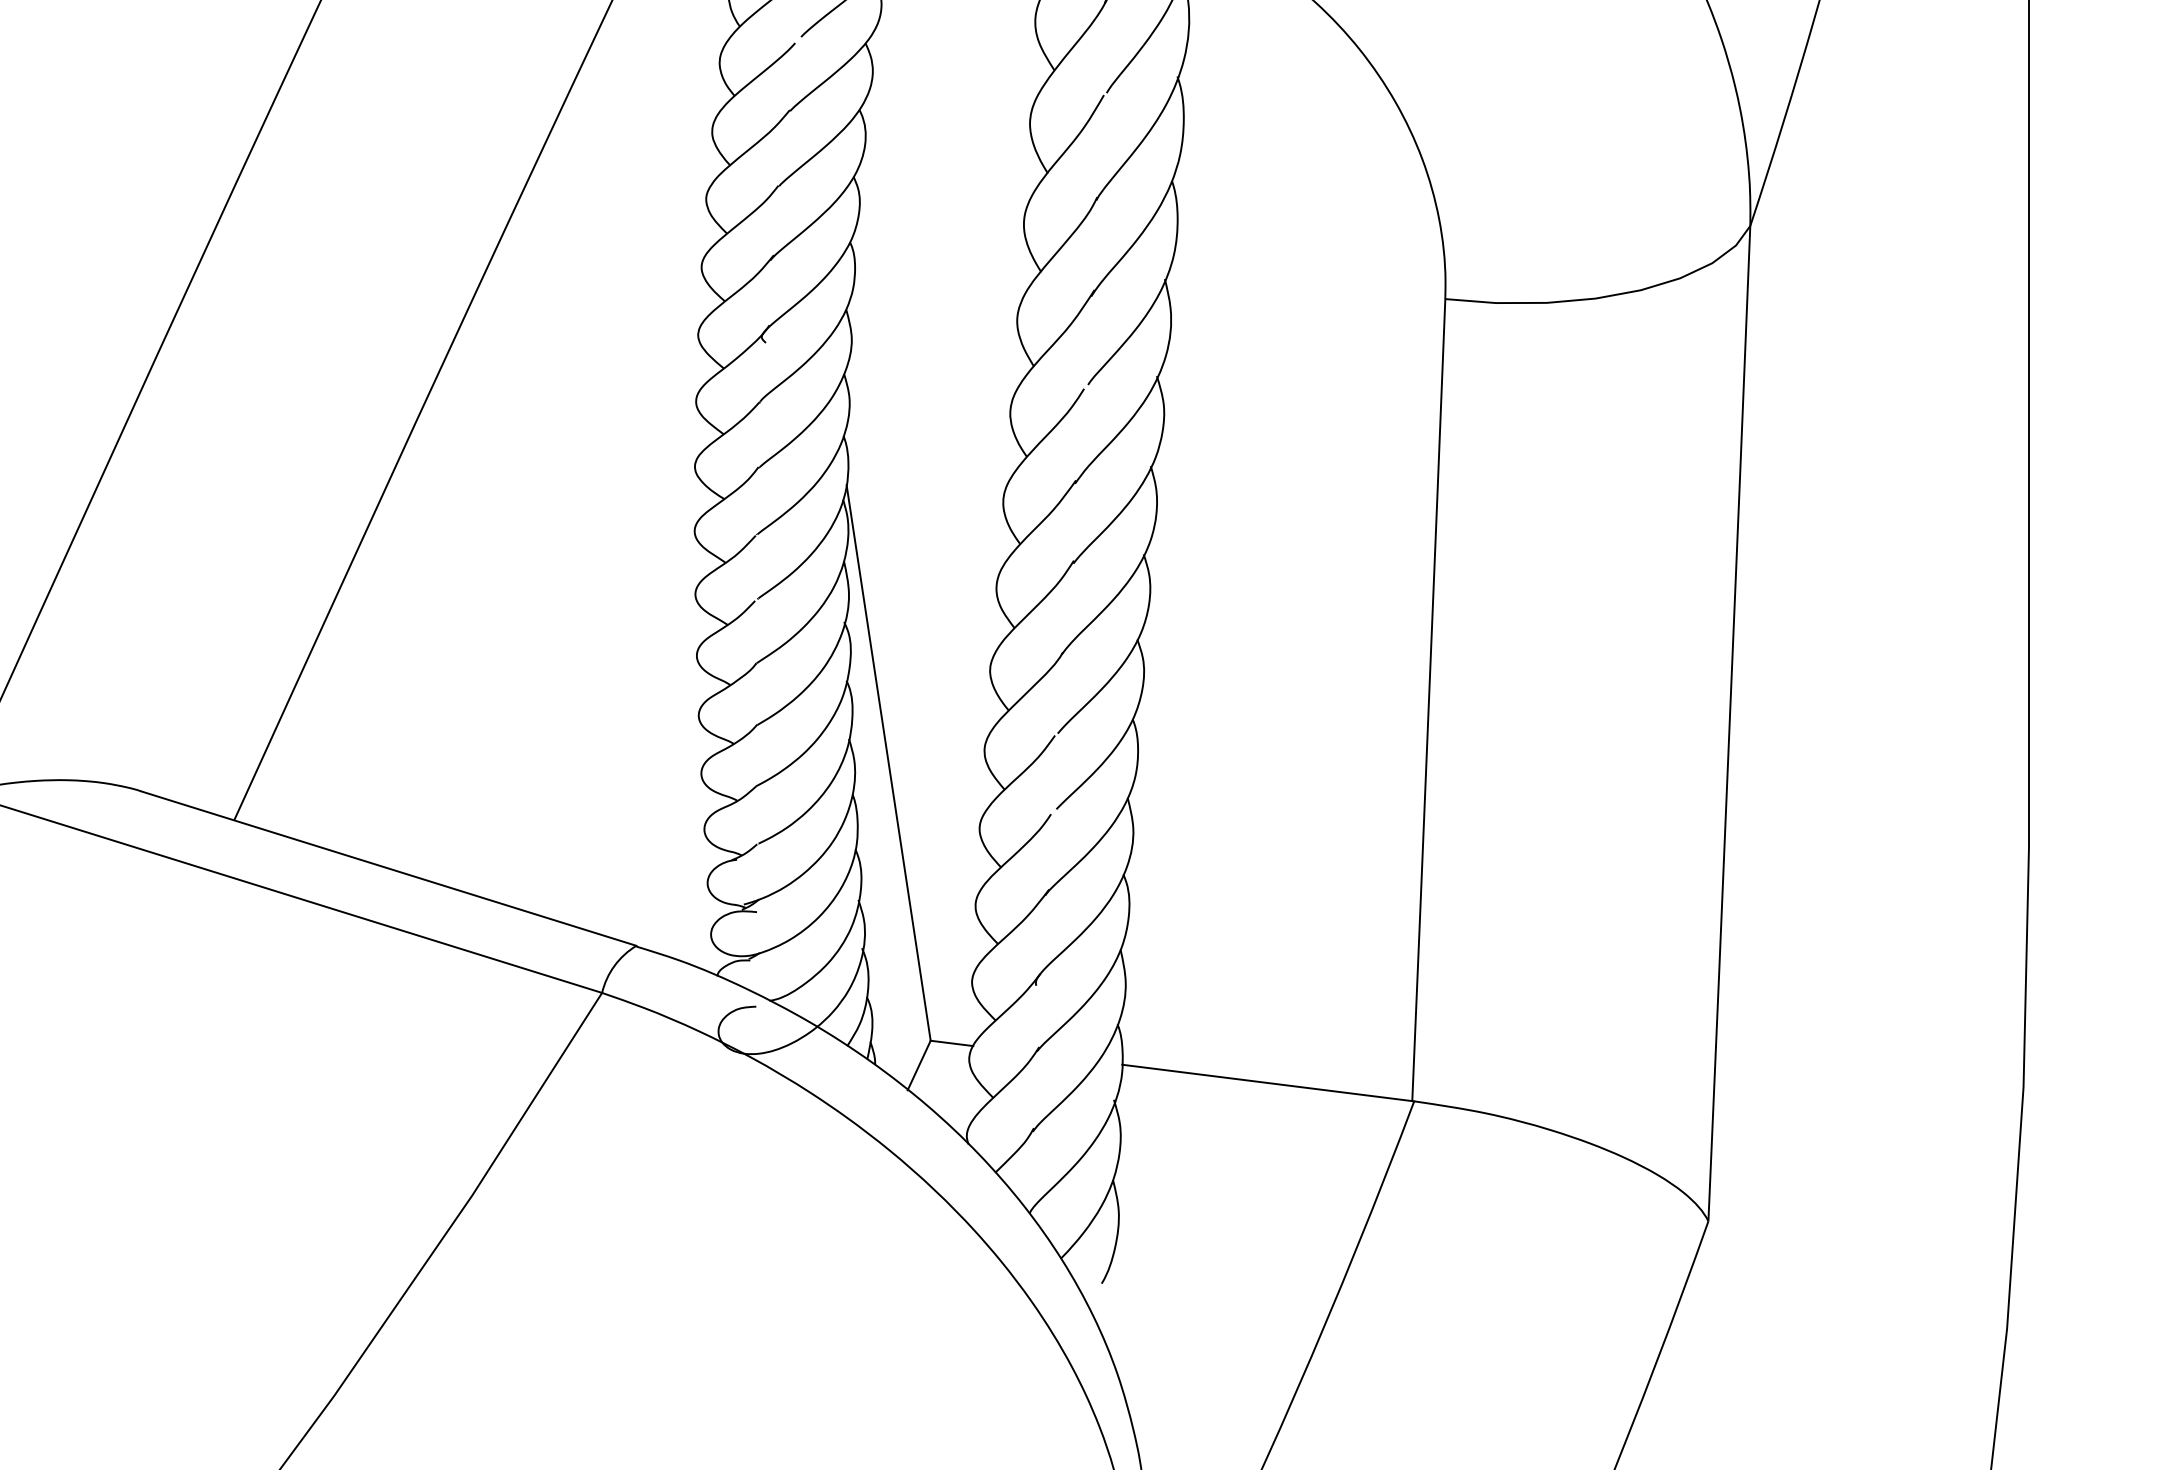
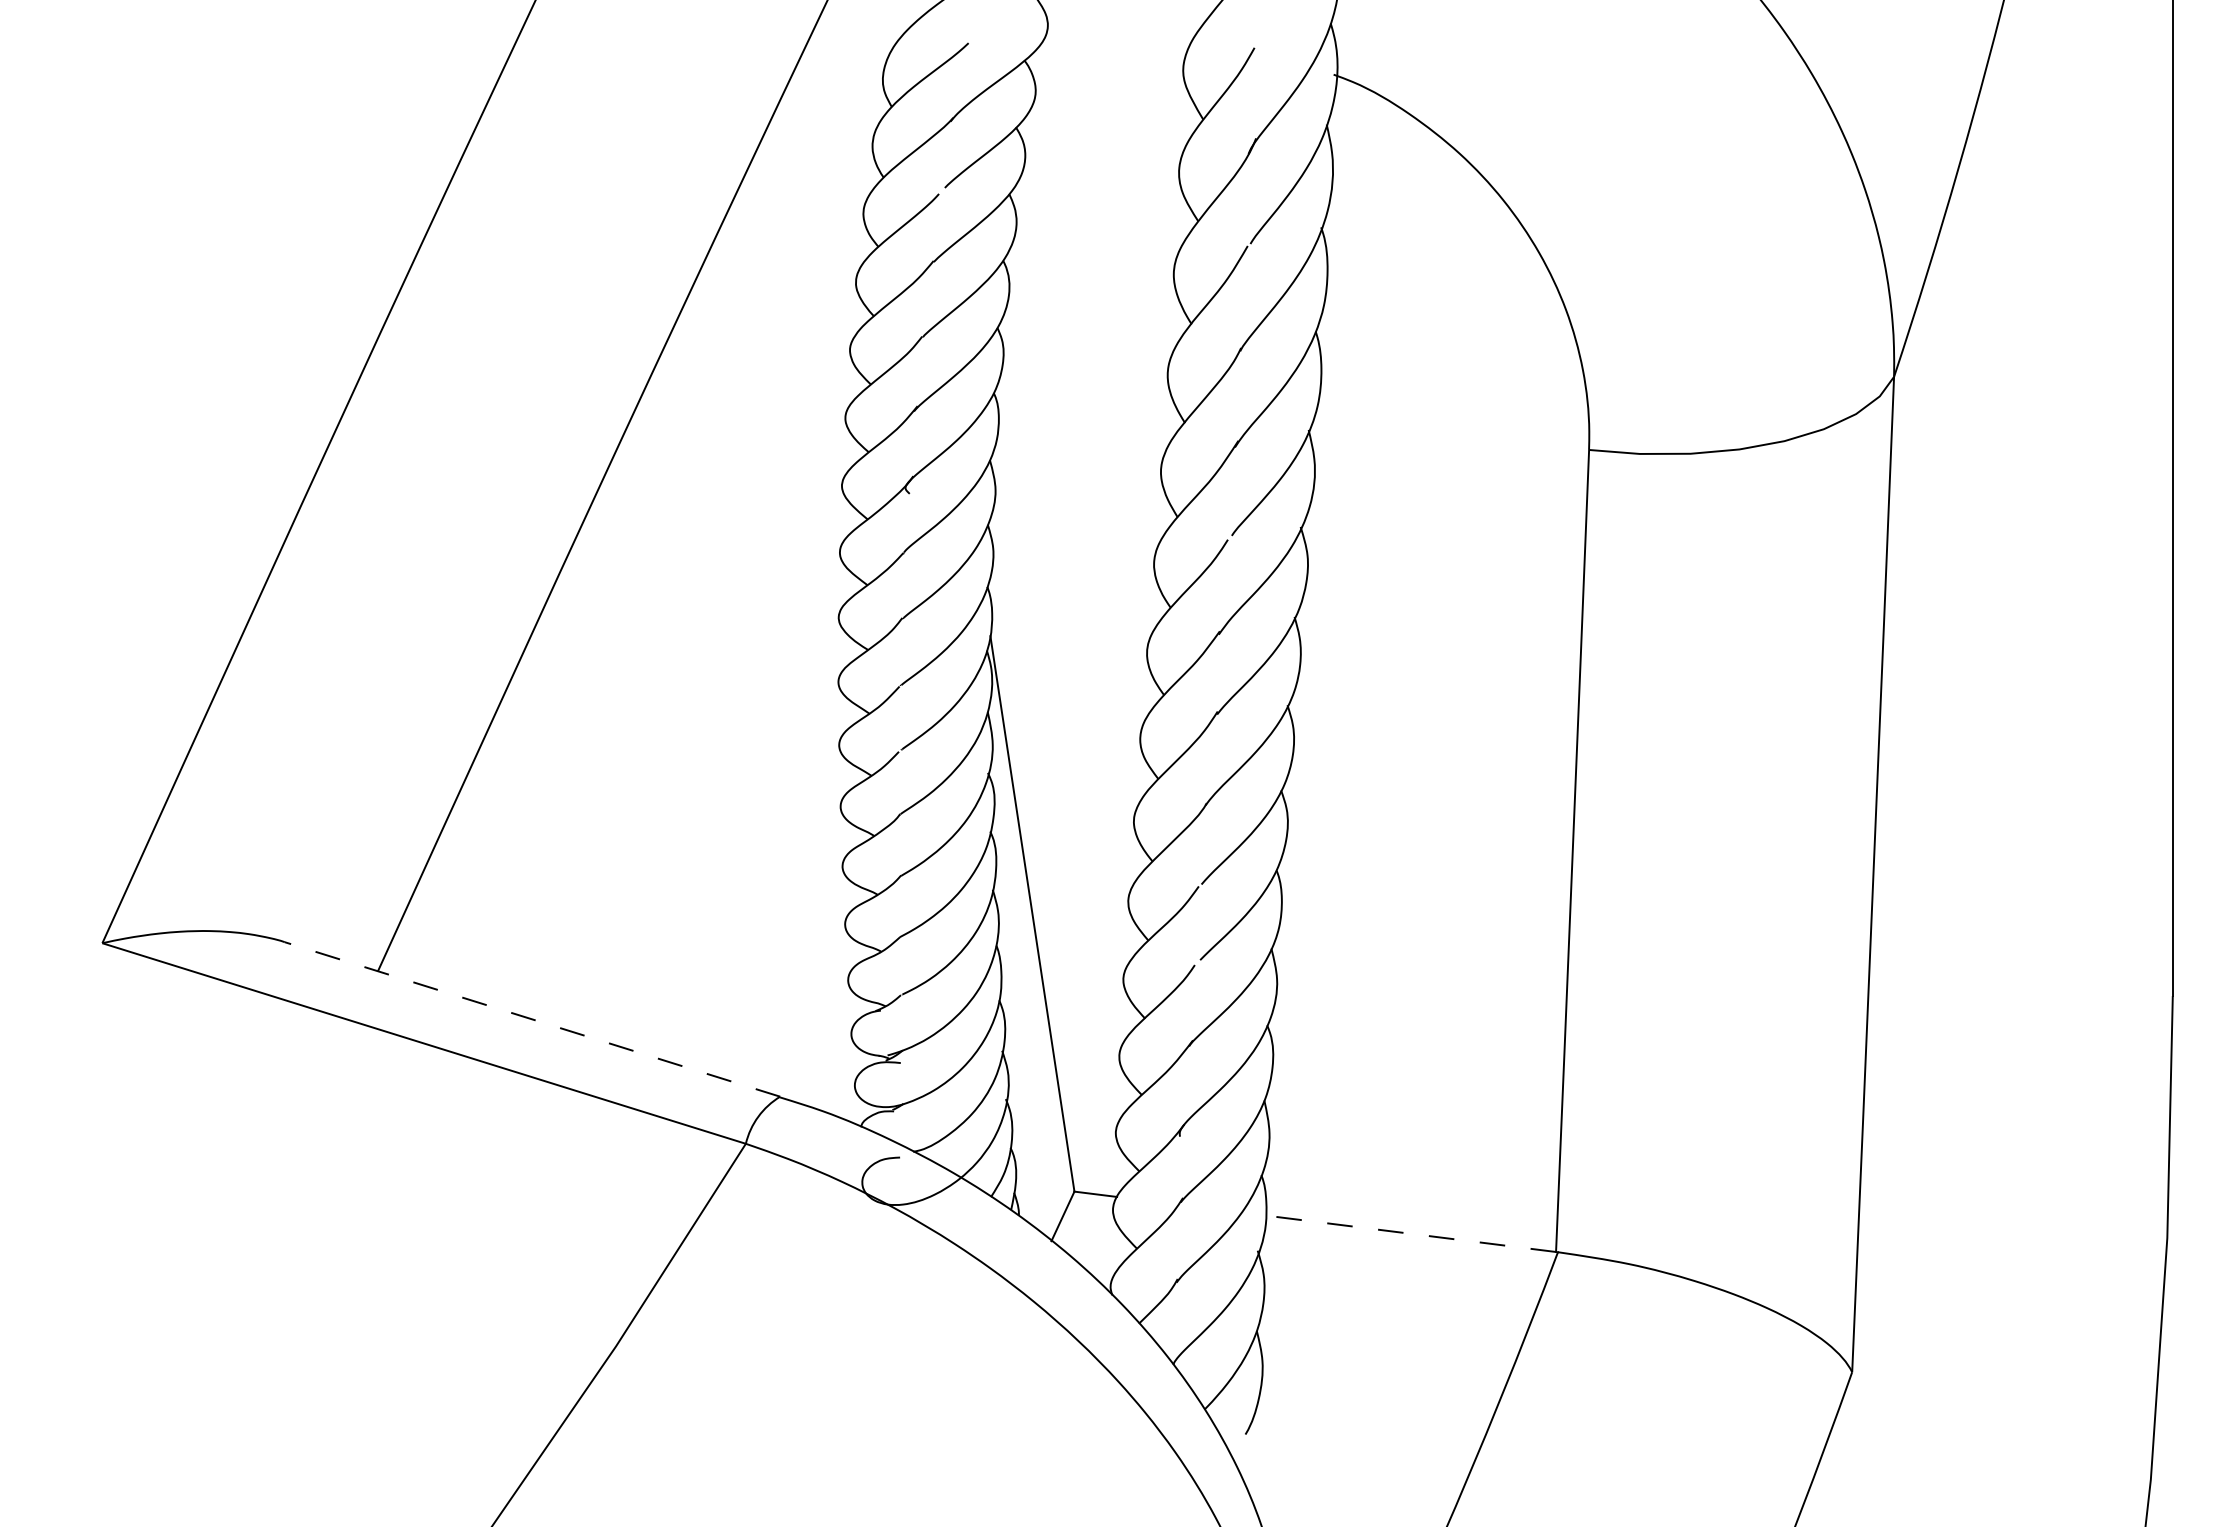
line: (388, 868) -> (532, 1019), solid -> dashed
line: (1266, 1082) -> (1410, 1233), solid -> dashed

